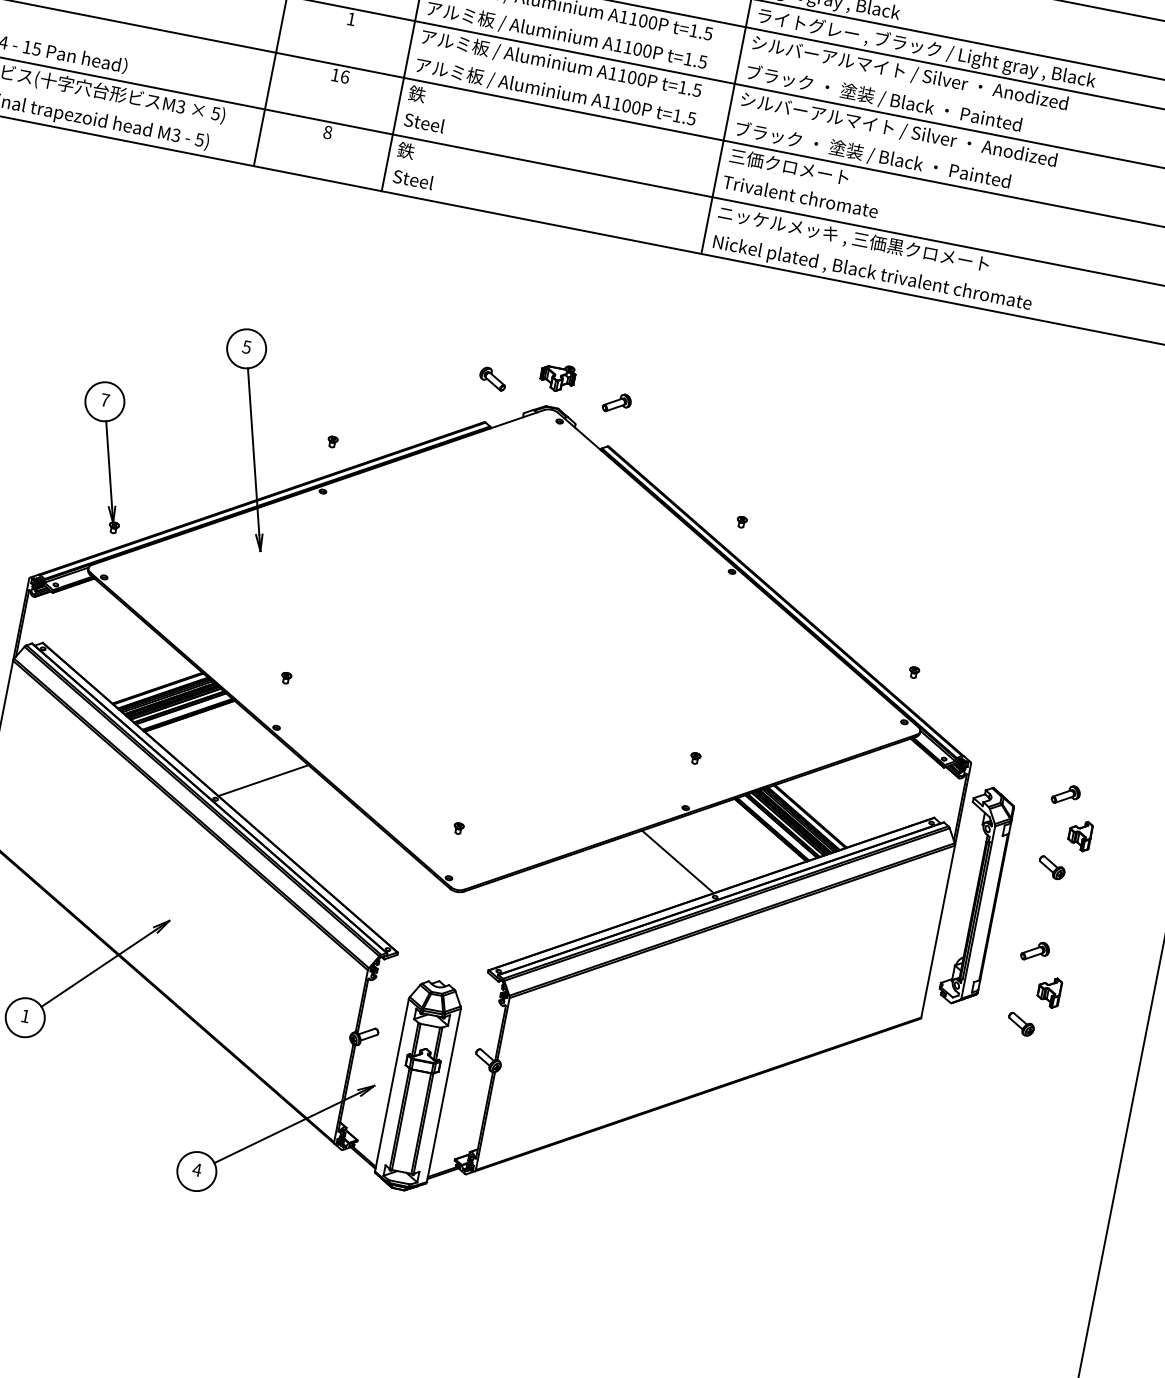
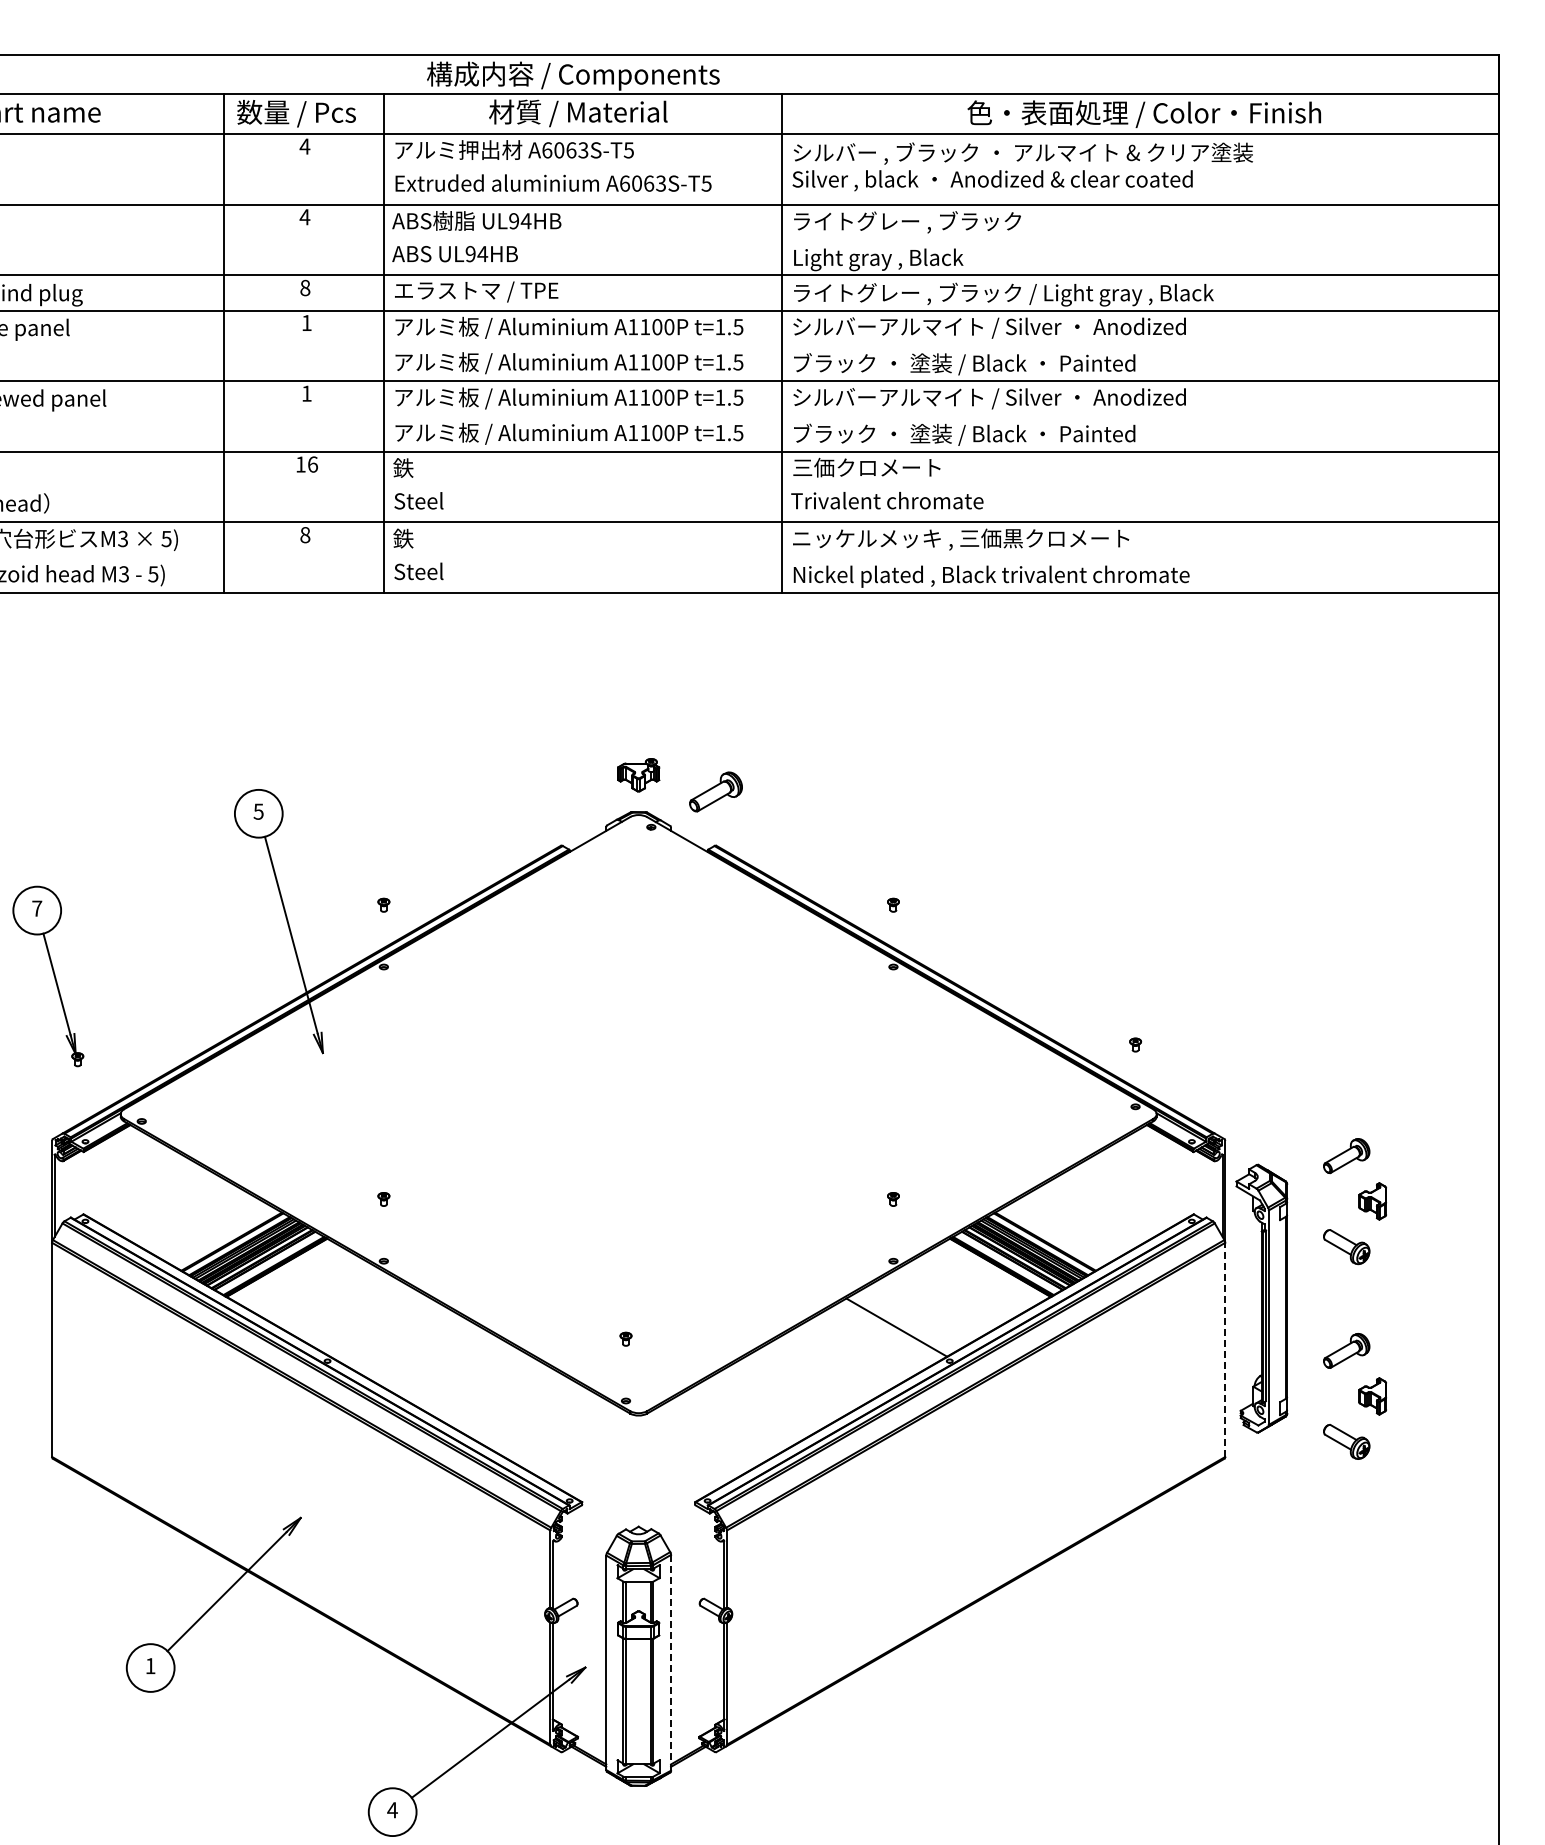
part: (493, 378) -> (561, 791), removed
part: (616, 402) -> (715, 791), size x1.6
part: (103, 456) -> (48, 976), moved
line: (263, 780) -> (380, 1327), removed
part: (1066, 794) -> (1346, 1155), size x1.4
part: (1051, 867) -> (1346, 1246), size x1.4
line: (938, 931) -> (1225, 1349), solid -> dashed
part: (1035, 951) -> (1346, 1350), size x1.4
part: (1021, 1024) -> (1346, 1441), size x1.4
line: (444, 1095) -> (671, 1662), solid -> dashed

